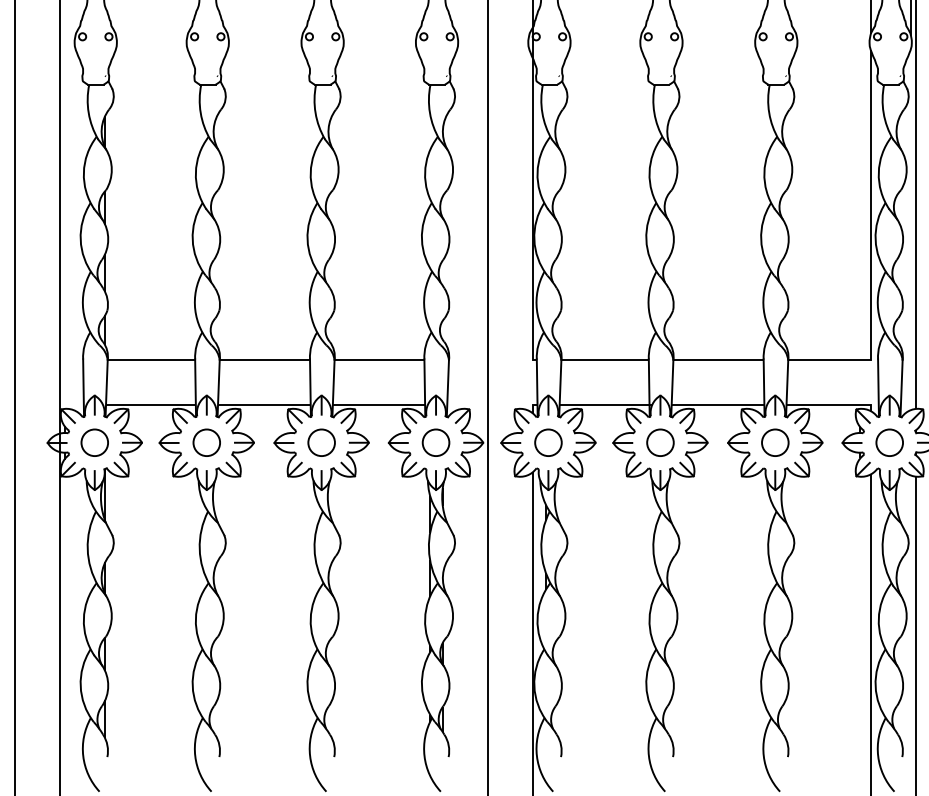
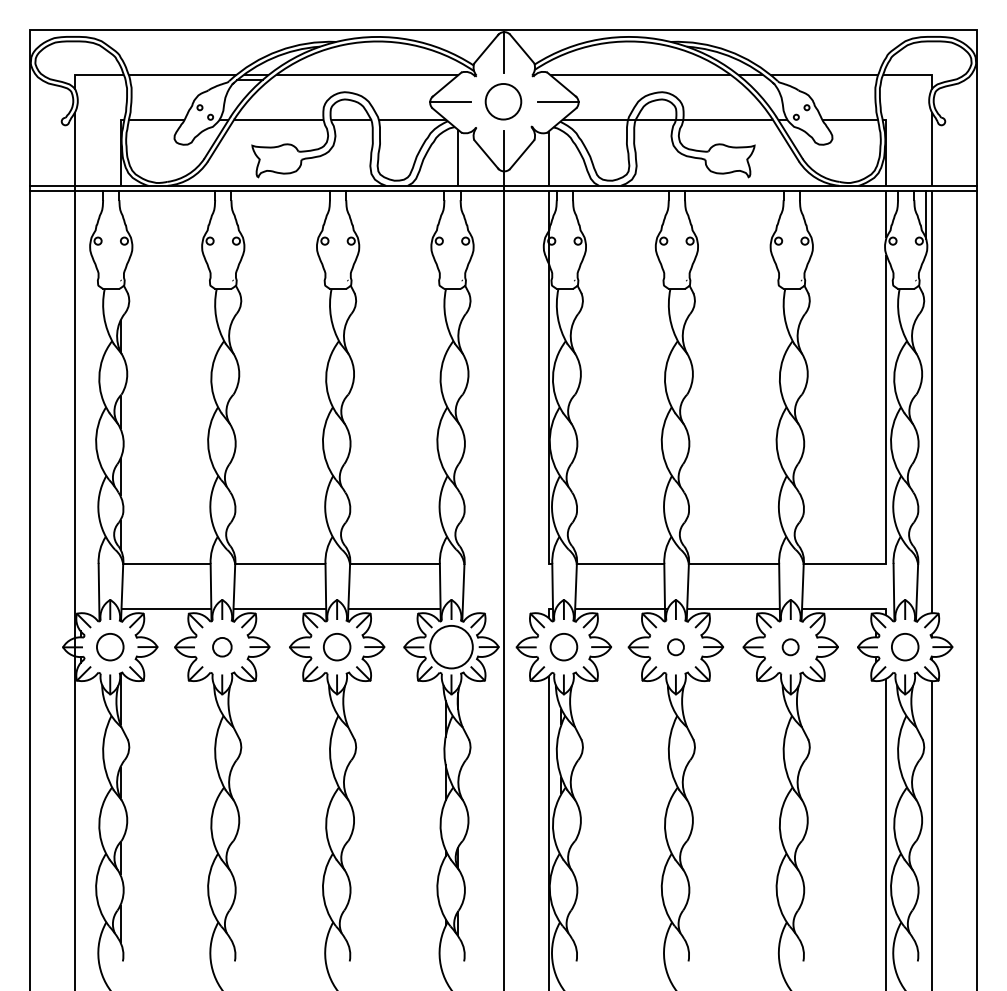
circle: (436, 442) -> (451, 646), size x1.6
circle: (207, 443) -> (222, 647), size x0.7
circle: (660, 443) -> (675, 647), size x0.6
circle: (775, 443) -> (790, 647), size x0.6

